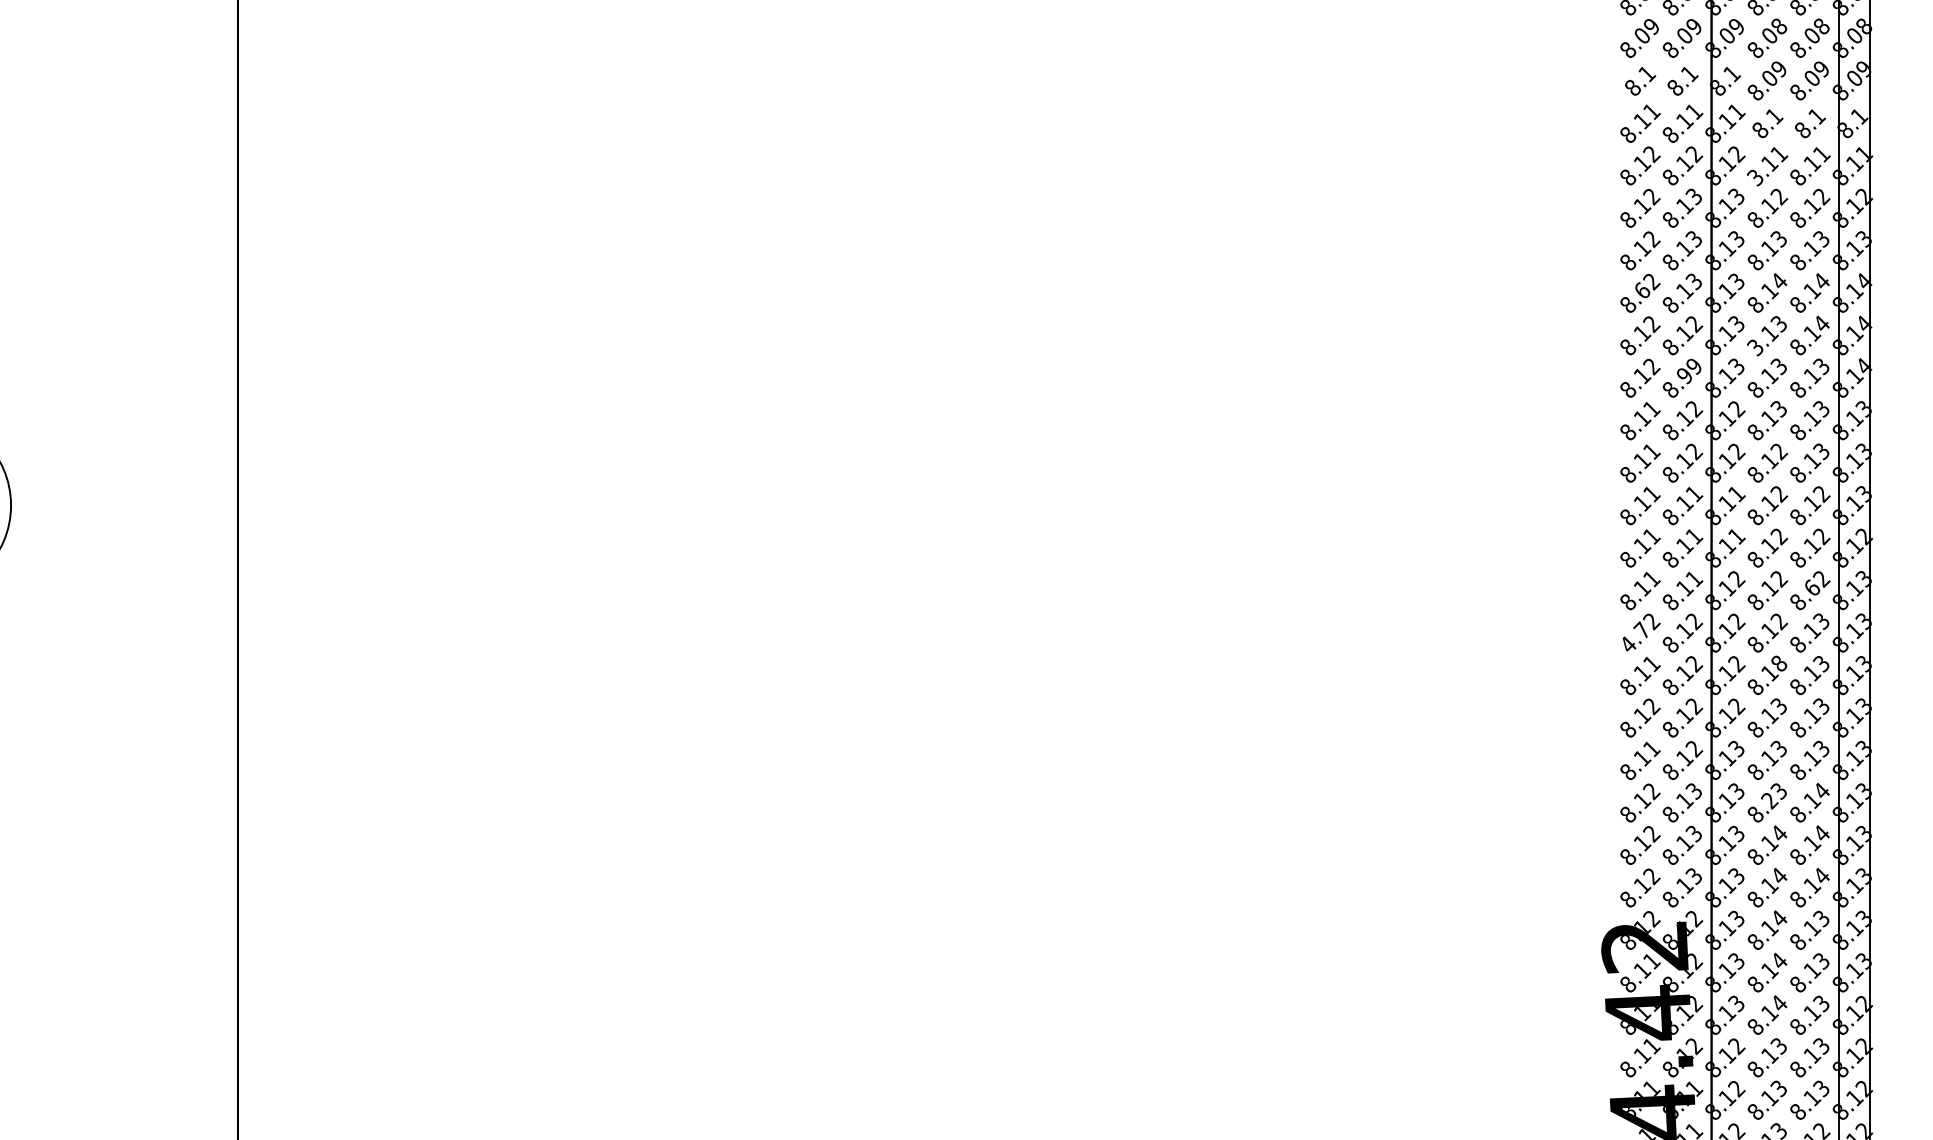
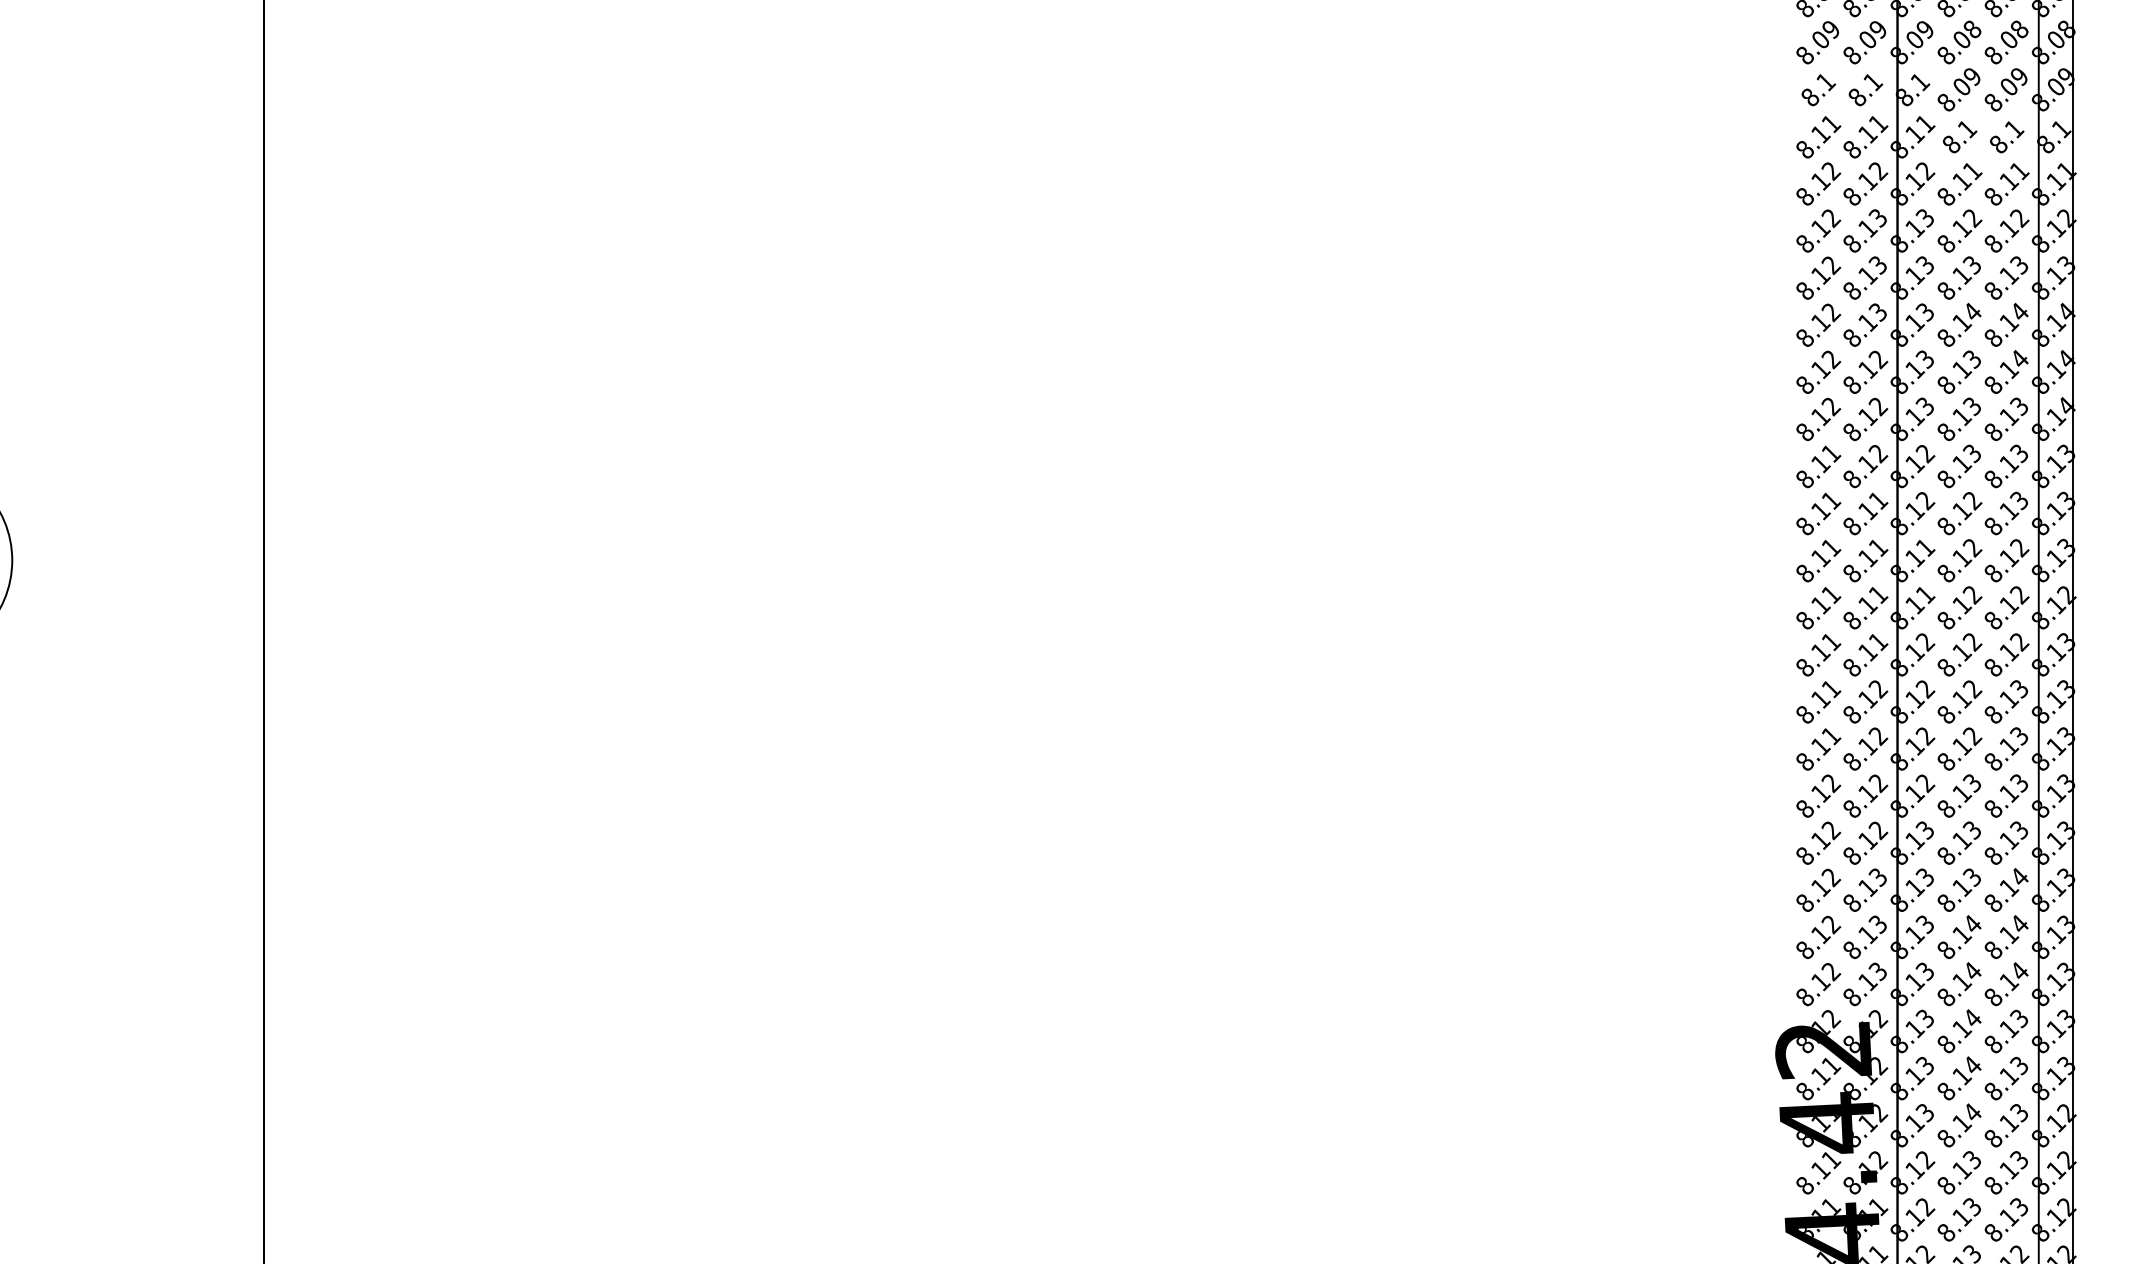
text: (1754, 178) -> (1945, 197), 3.11 -> 8.11
text: (1642, 289) -> (1820, 321), 8.62 -> 8.12
text: (1754, 347) -> (1945, 385), 3.13 -> 8.13
text: (1689, 372) -> (1873, 412), 8.99 -> 8.12
text: (1694, 452) -> (1878, 501), 8.12 -> 8.11
text: (1812, 587) -> (2009, 651), 8.62 -> 8.12
text: (1640, 632) -> (1818, 701), 4.72 -> 8.11
text: (1779, 664) -> (1972, 736), 8.18 -> 8.12
text: (1652, 749) -> (1831, 830), 8.11 -> 8.12
text: (1770, 801) -> (1962, 888), 8.23 -> 8.13

